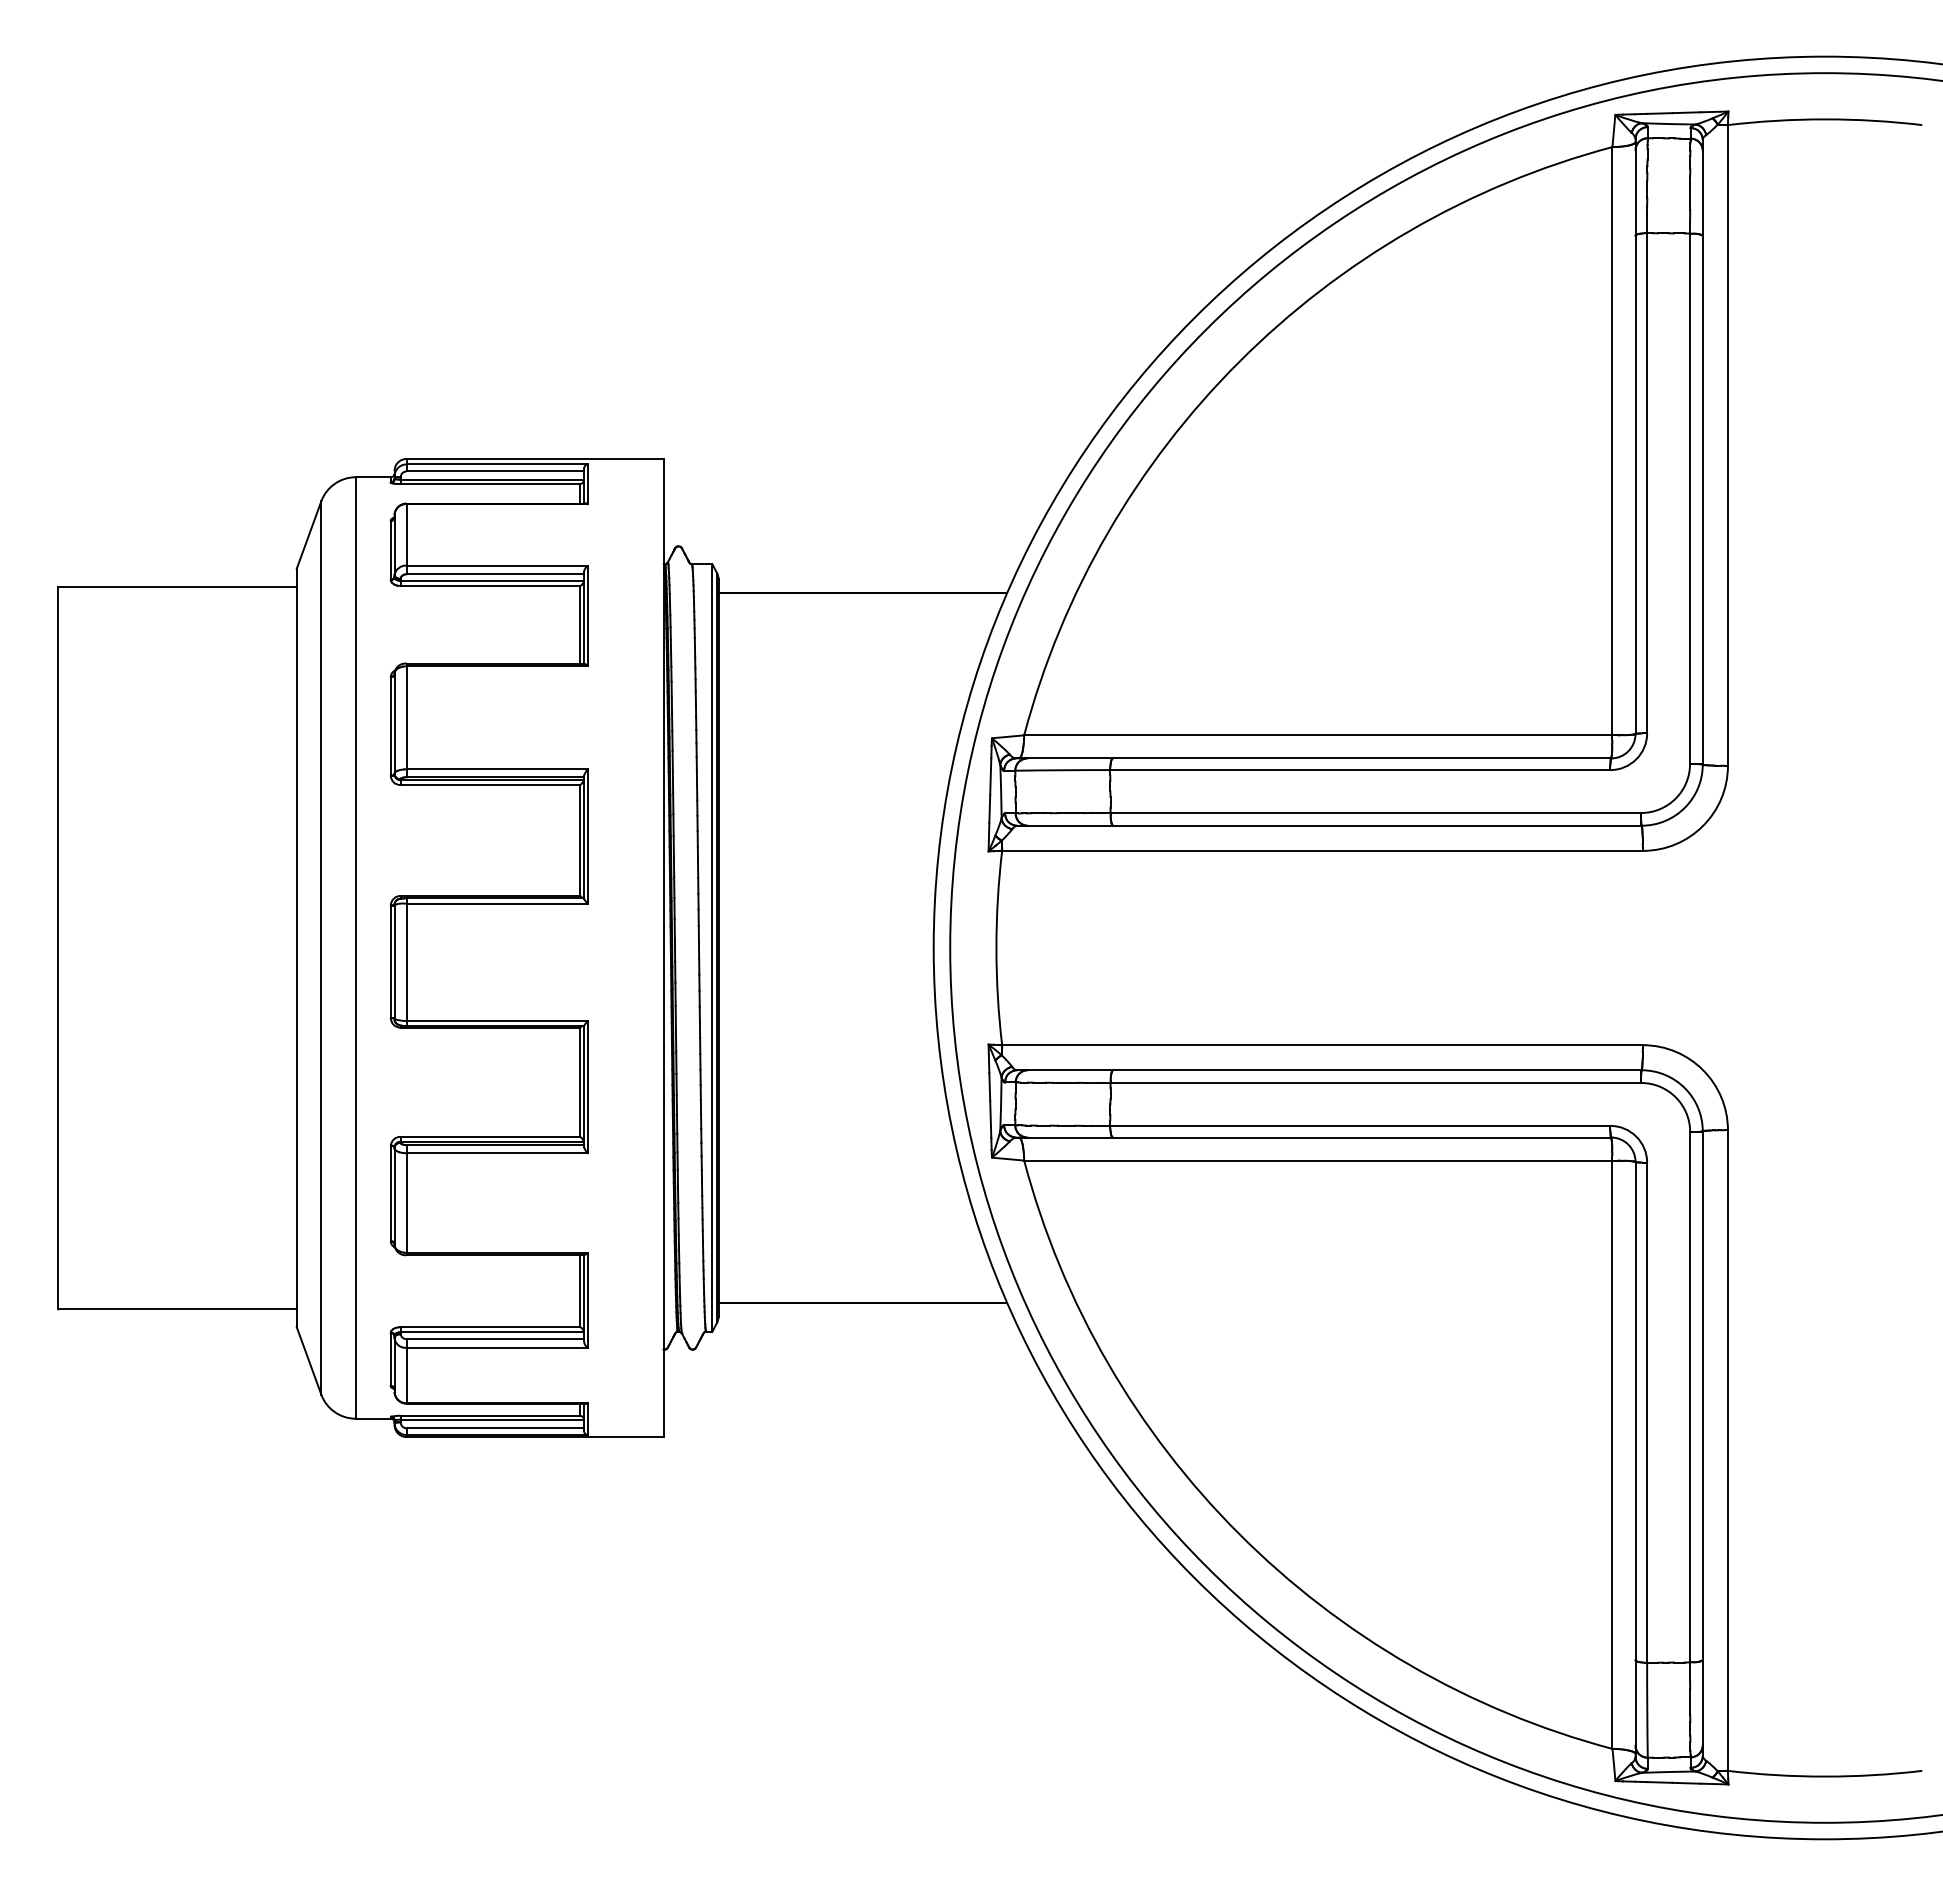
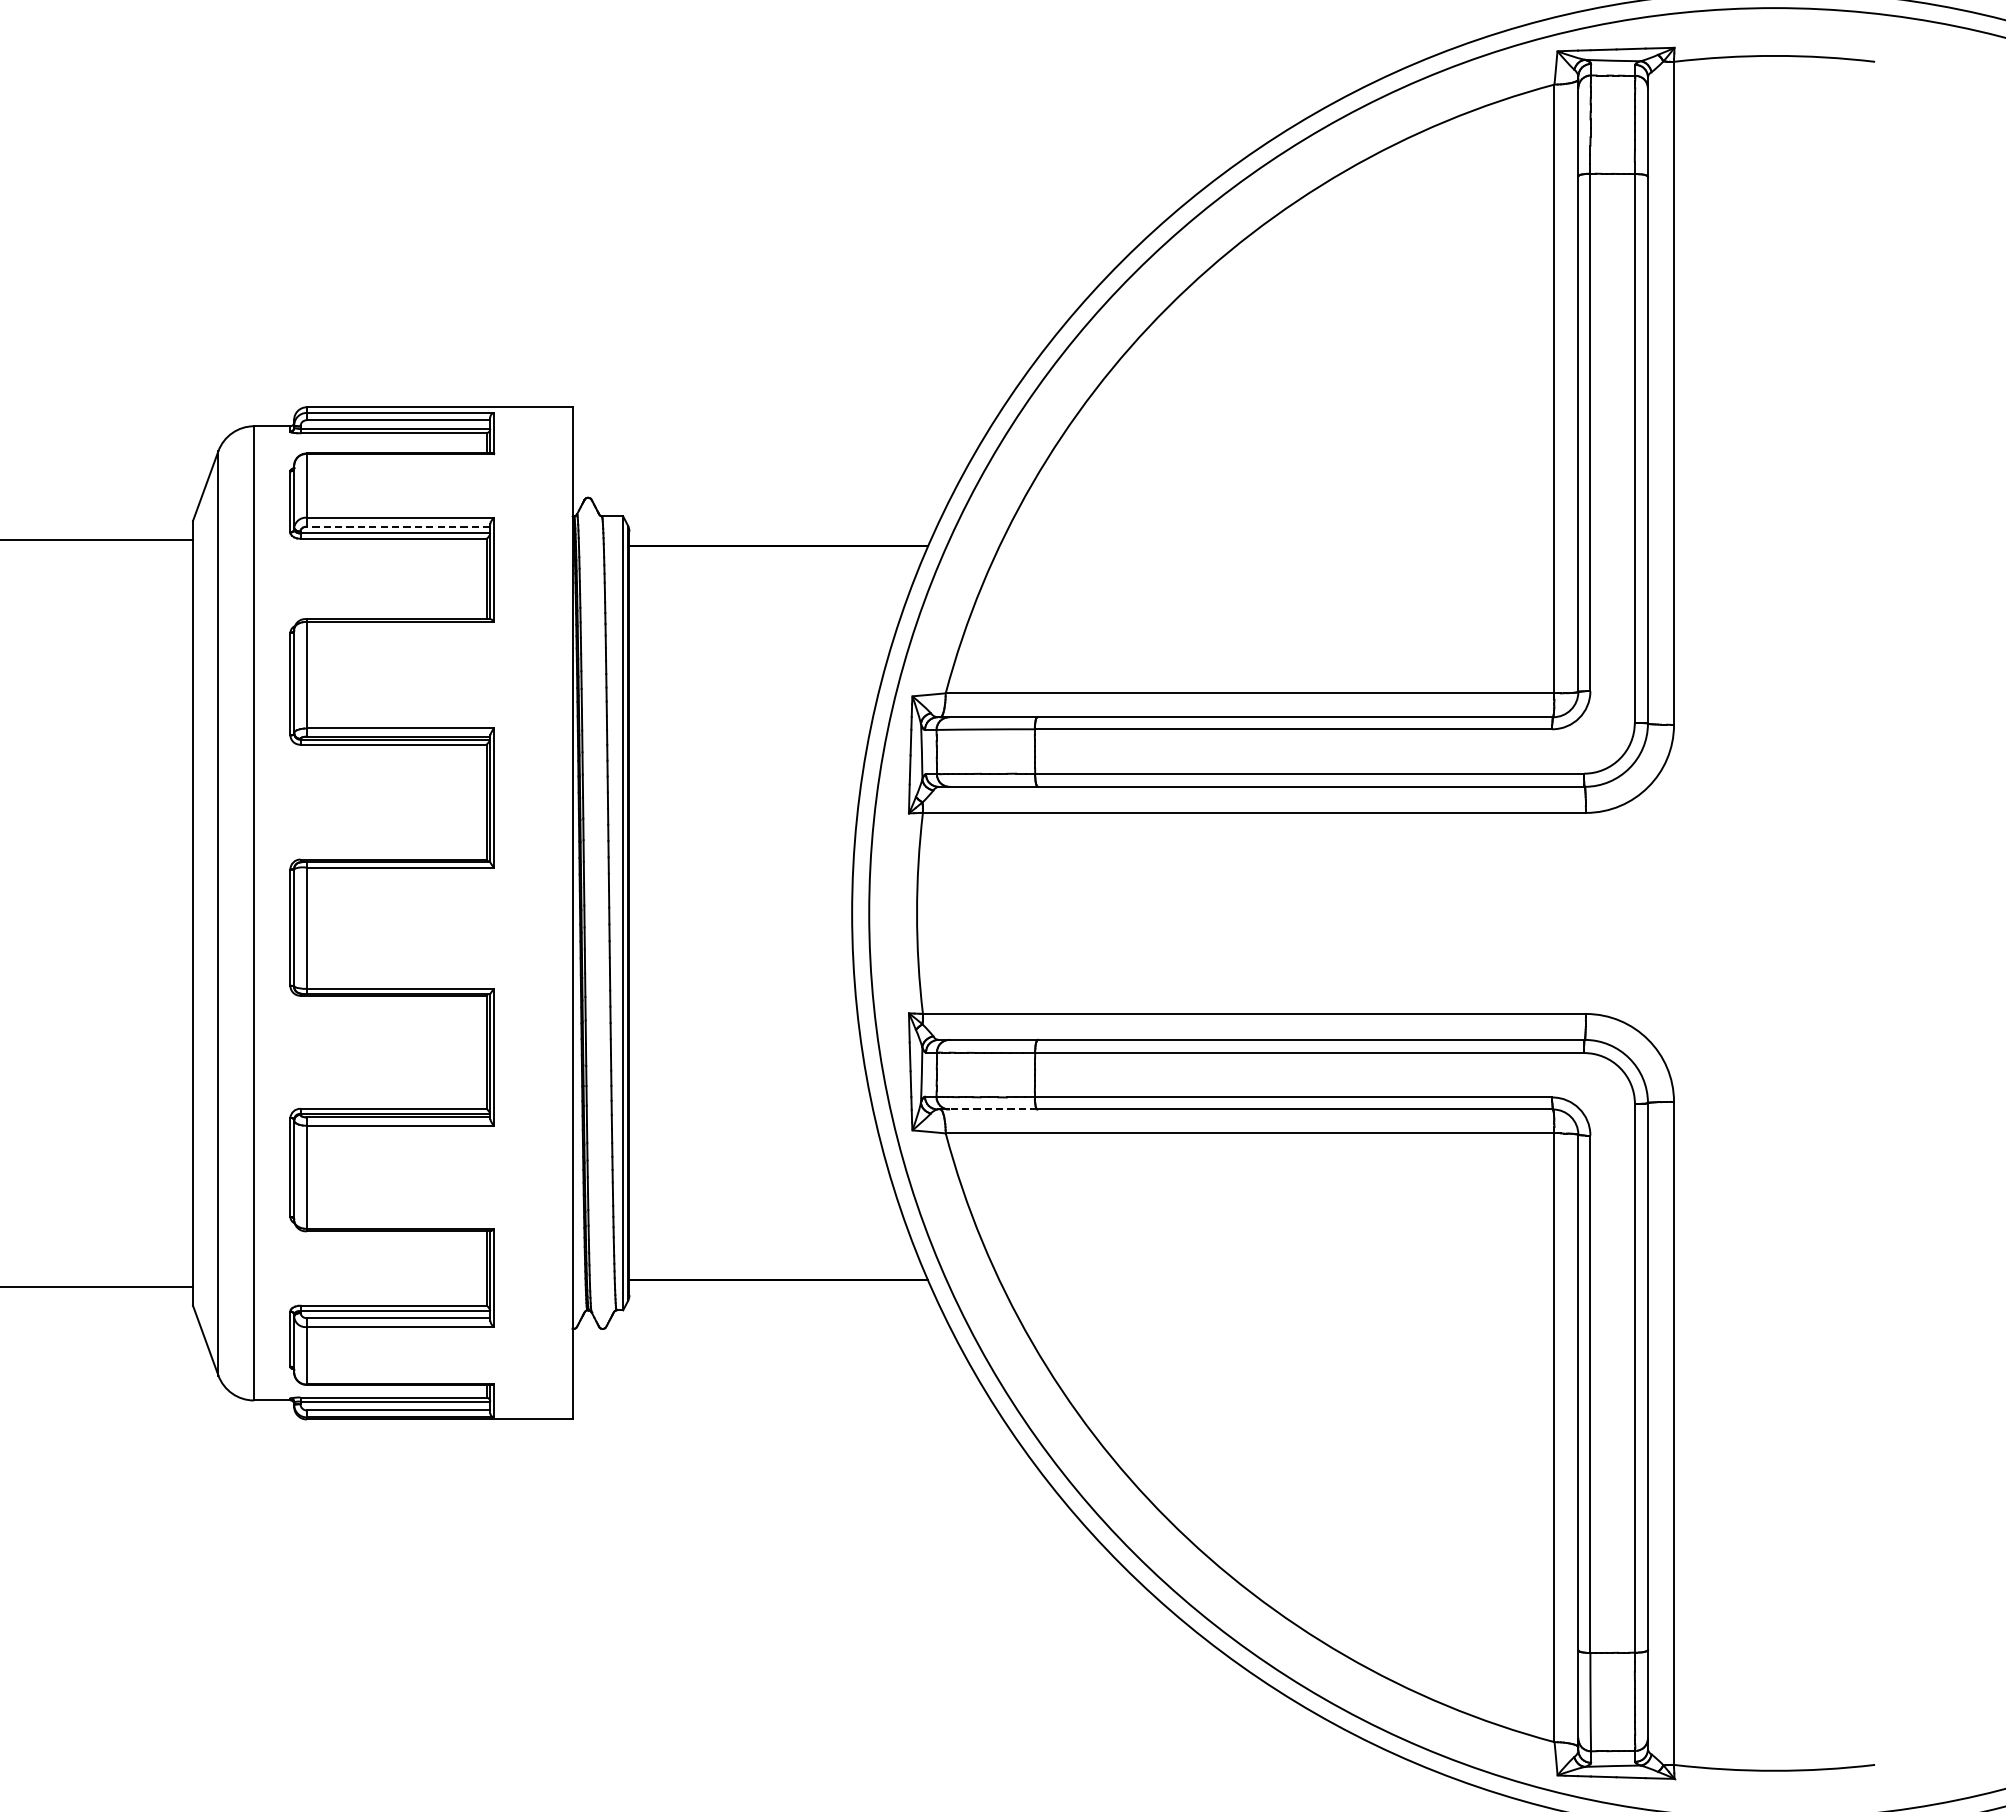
line: (495, 574) -> (398, 526), solid -> dashed
line: (1070, 1137) -> (993, 1109), solid -> dashed

